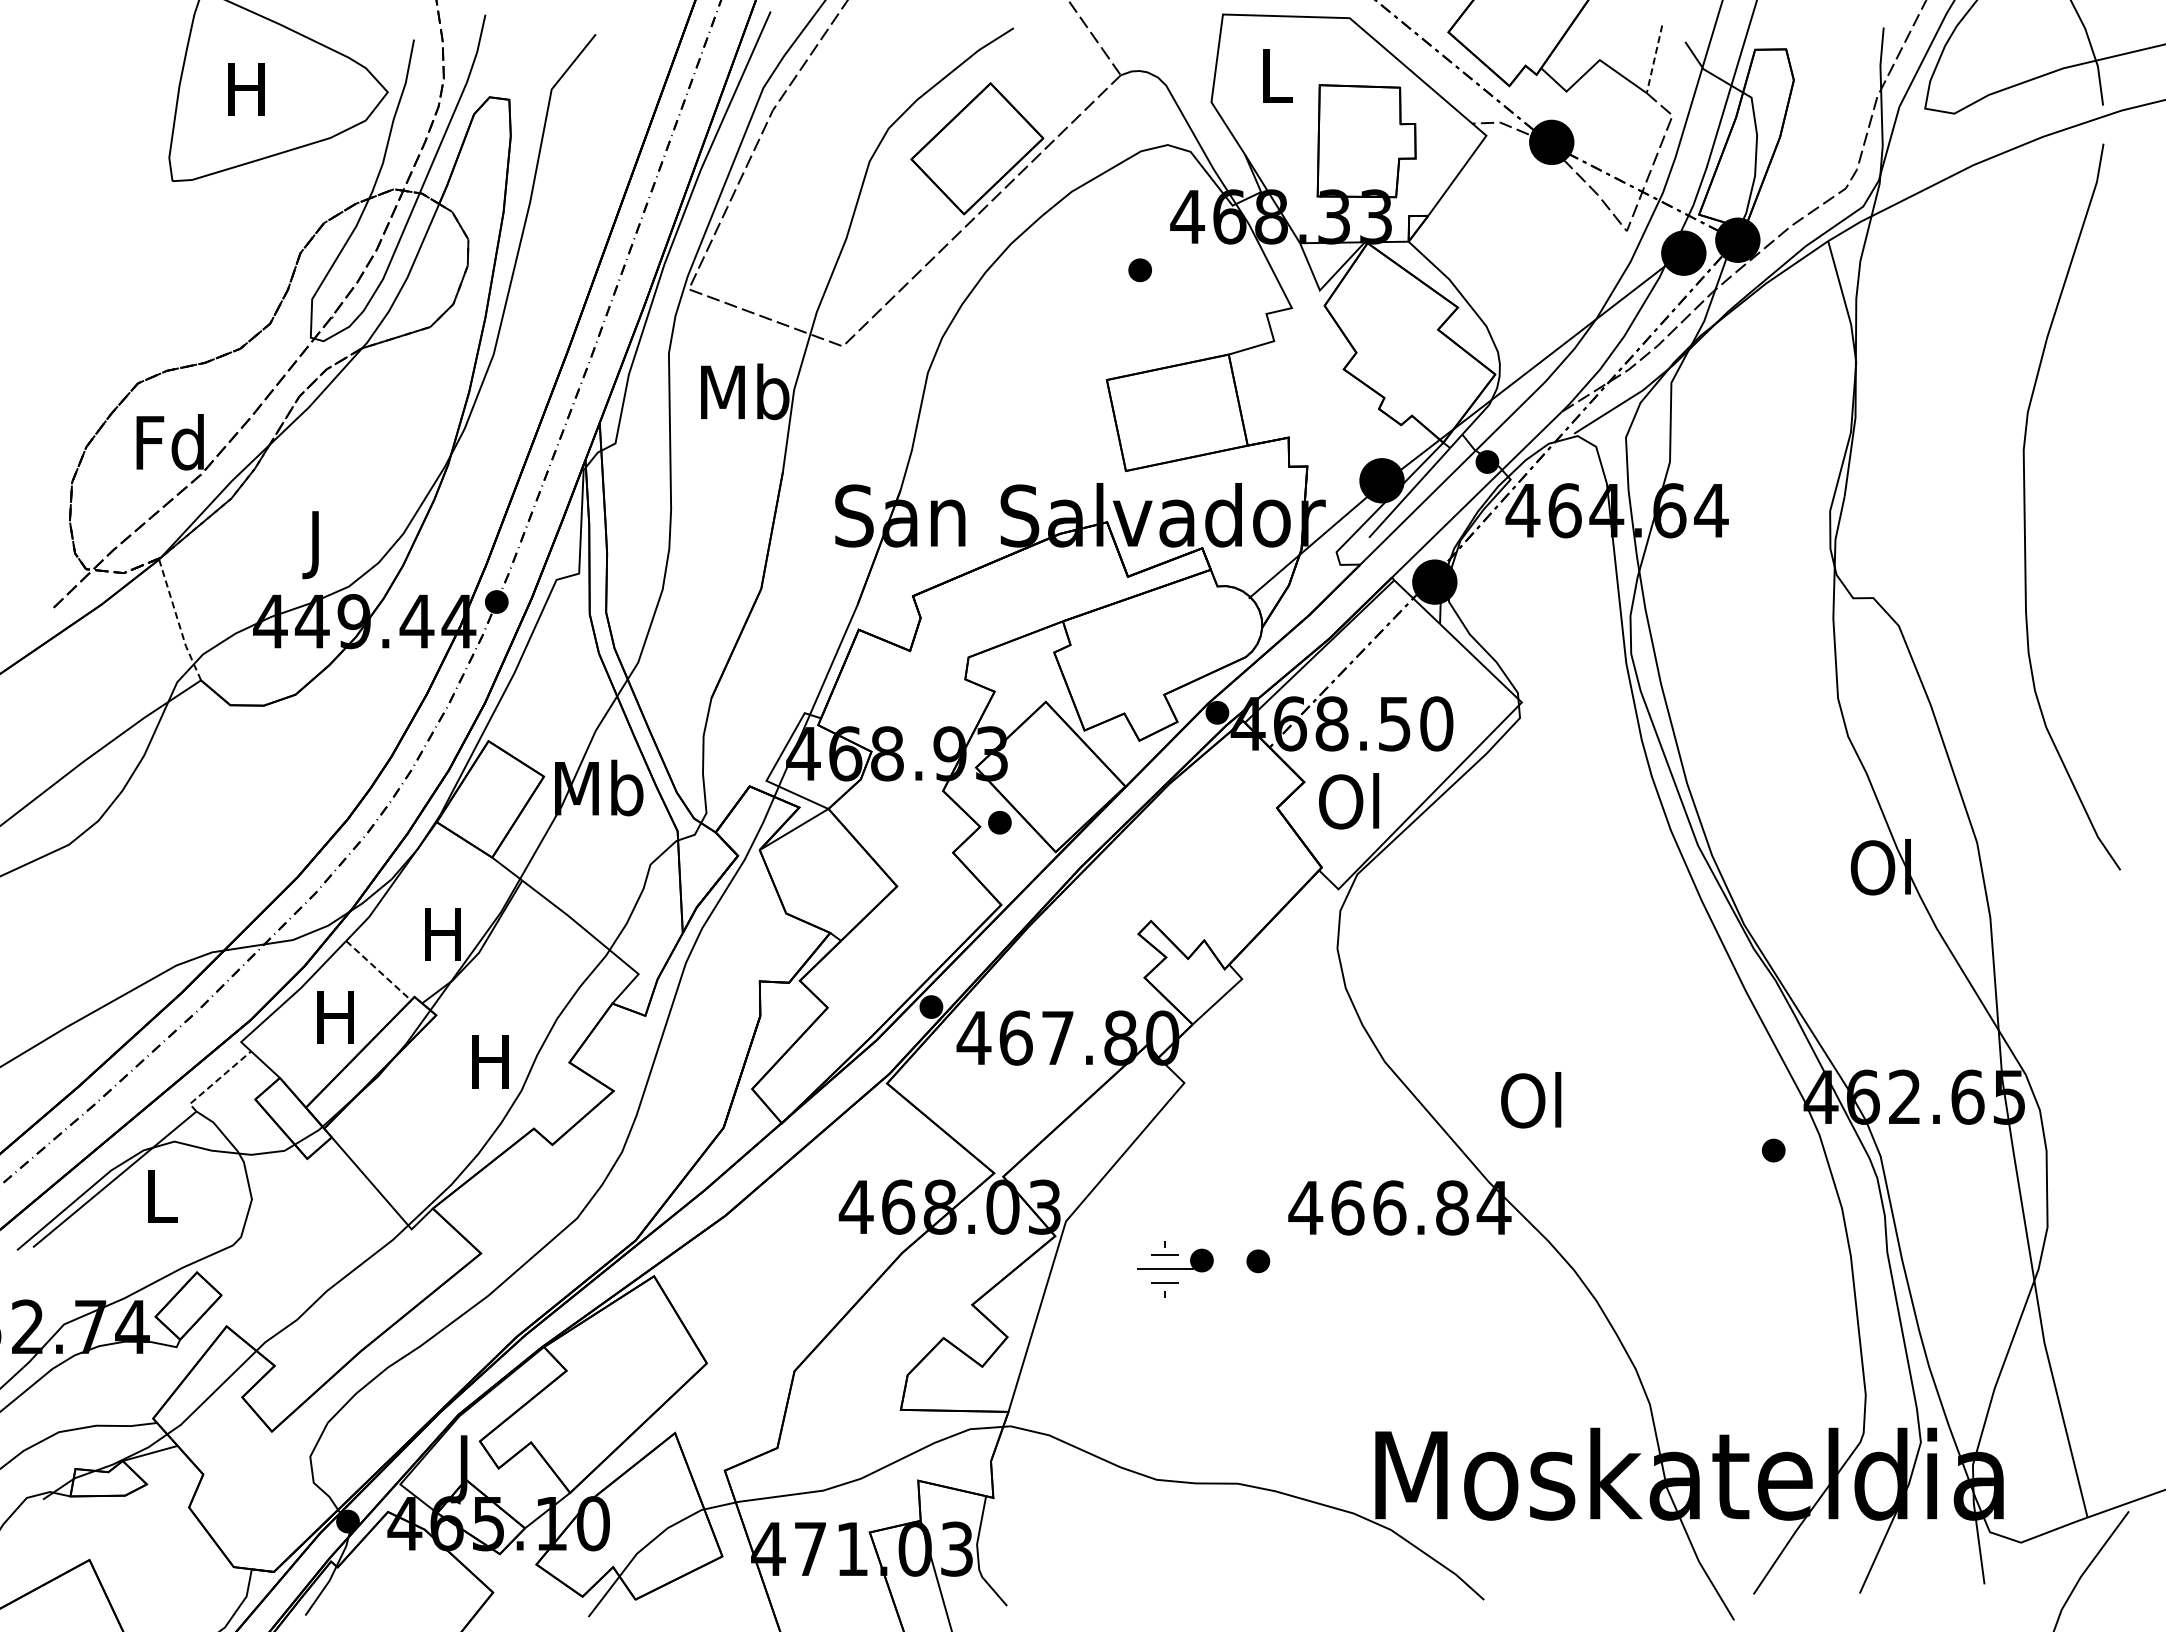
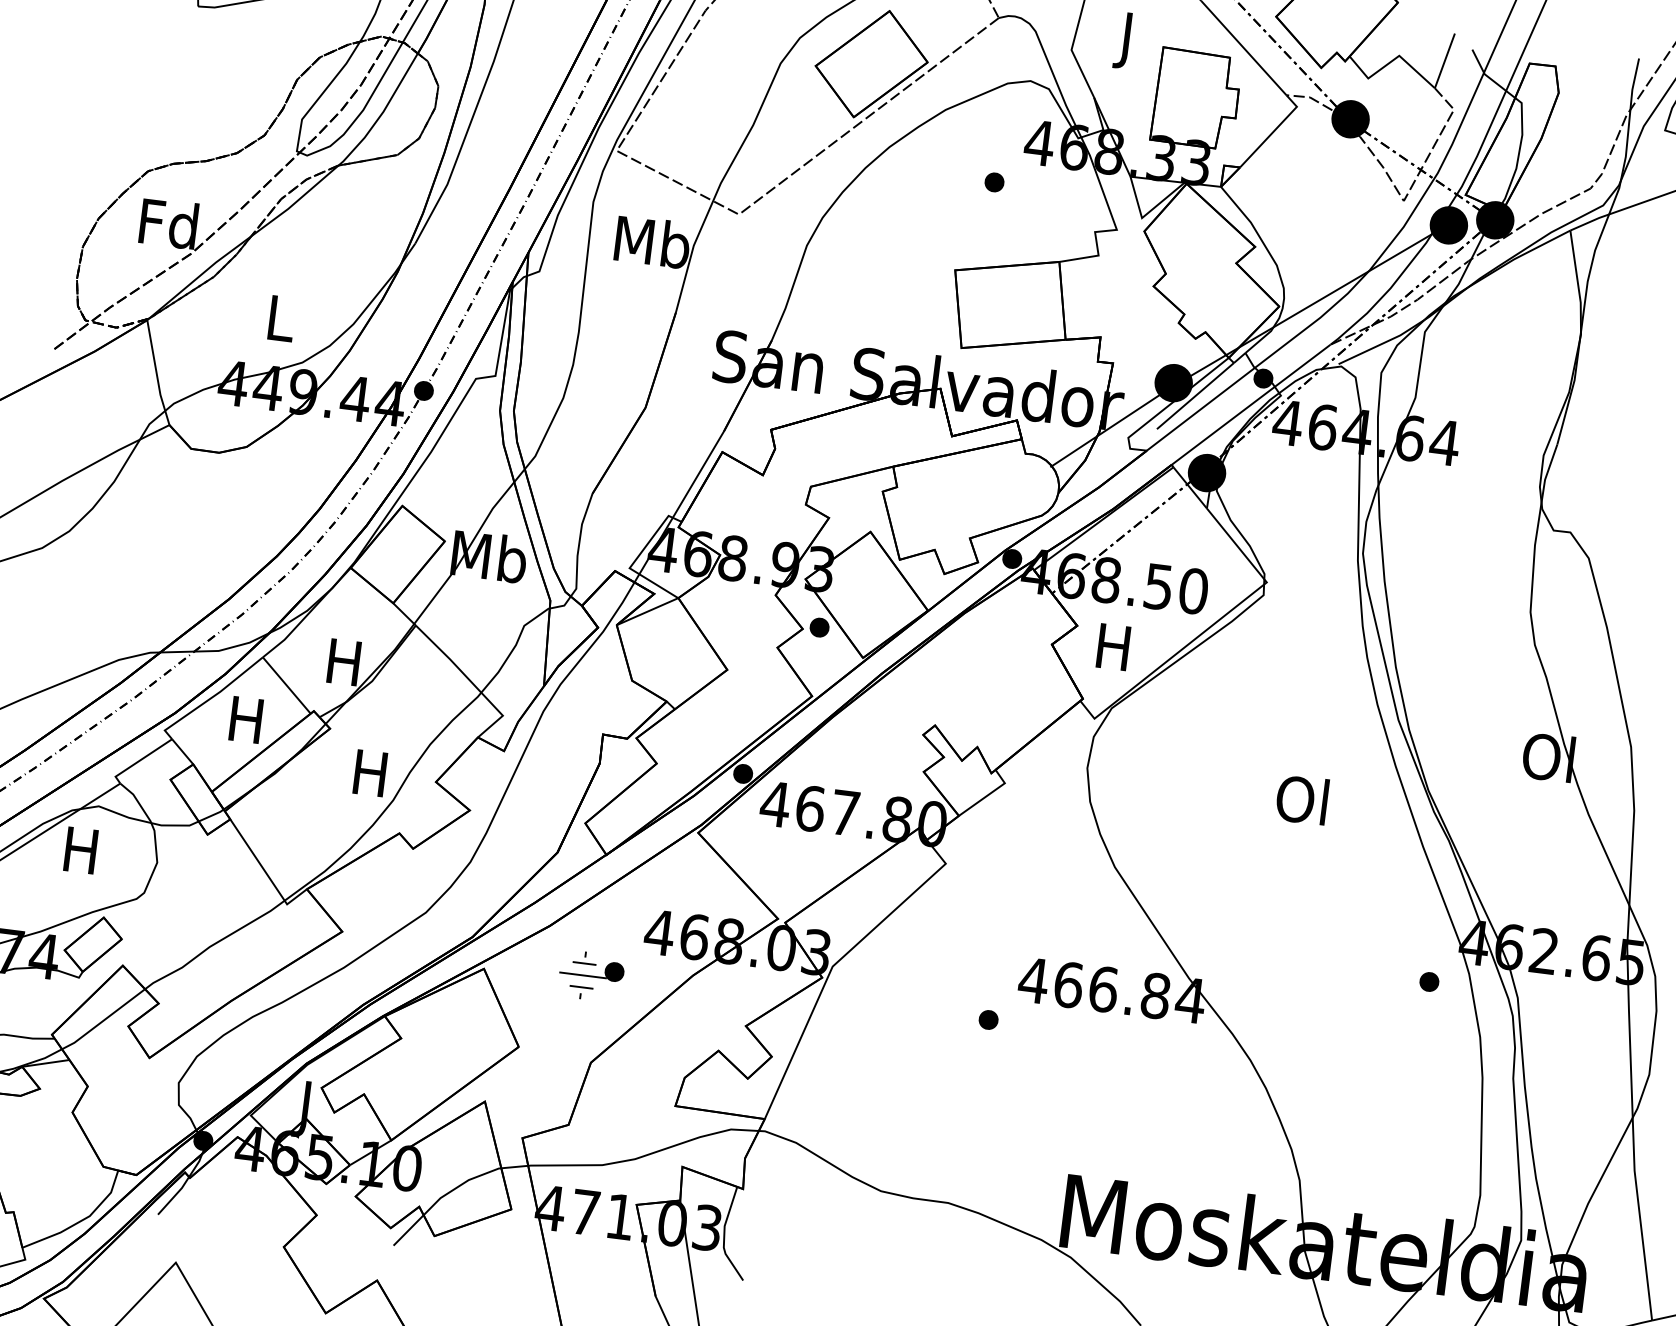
line: (1654, 59) -> (1444, 61), dashed -> solid
text: (1277, 83) -> (1128, 41), L -> J
text: (317, 545) -> (280, 325), J -> L
line: (178, 621) -> (156, 373), dashed -> solid
text: (1349, 801) -> (1112, 646), Ol -> H
line: (379, 971) -> (287, 686), dashed -> solid
line: (216, 1081) -> (140, 760), dashed -> solid
text: (1531, 1100) -> (1302, 800), moved
text: (159, 1196) -> (80, 850), L -> H
part: (1175, 1269) -> (591, 976), moved

